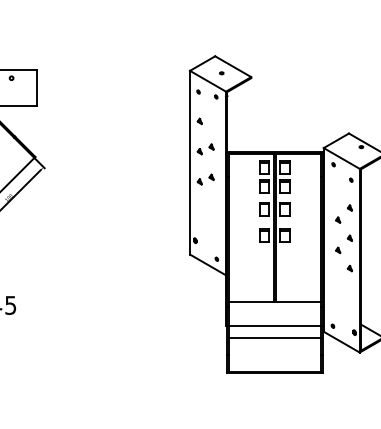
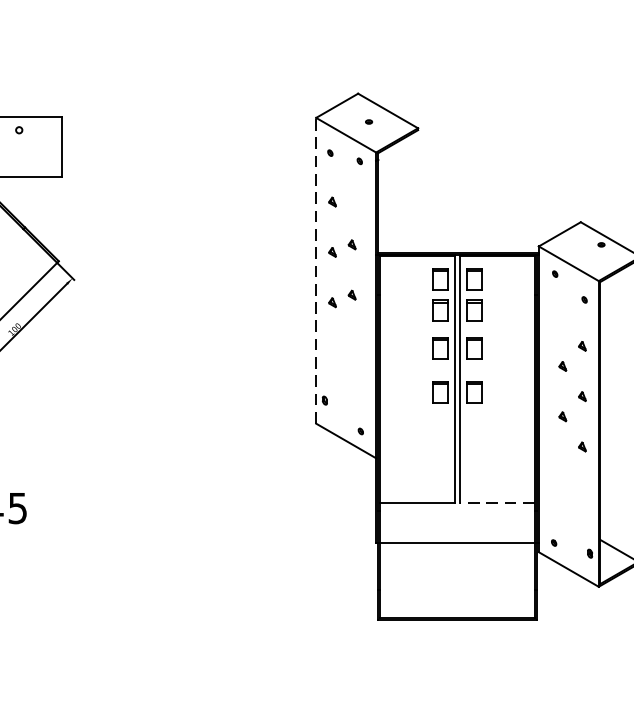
line: (190, 162) -> (317, 270), solid -> dashed
line: (298, 302) -> (496, 503), solid -> dashed
line: (274, 337) -> (456, 561), removed

